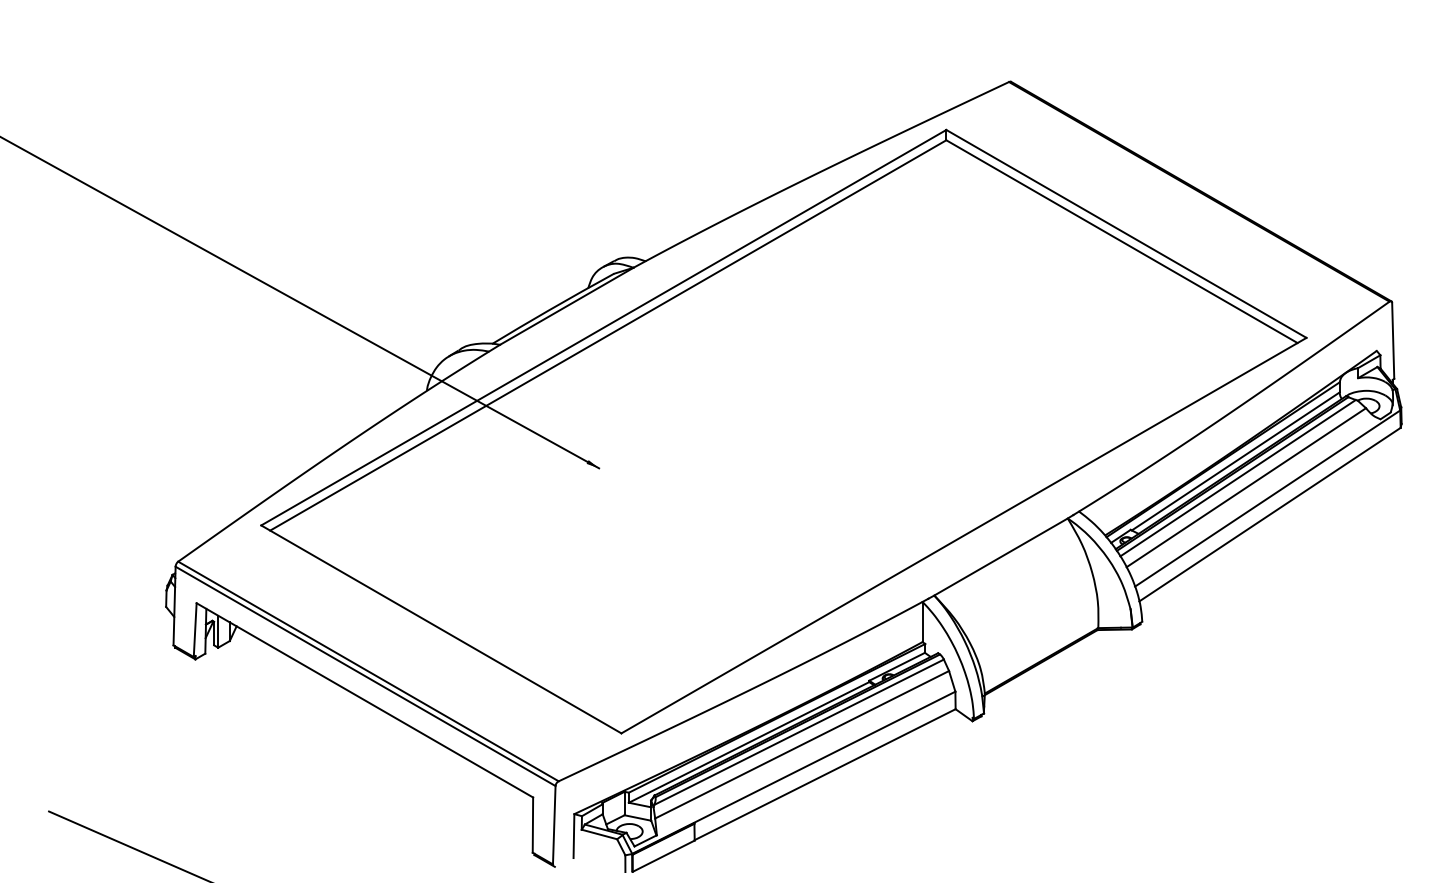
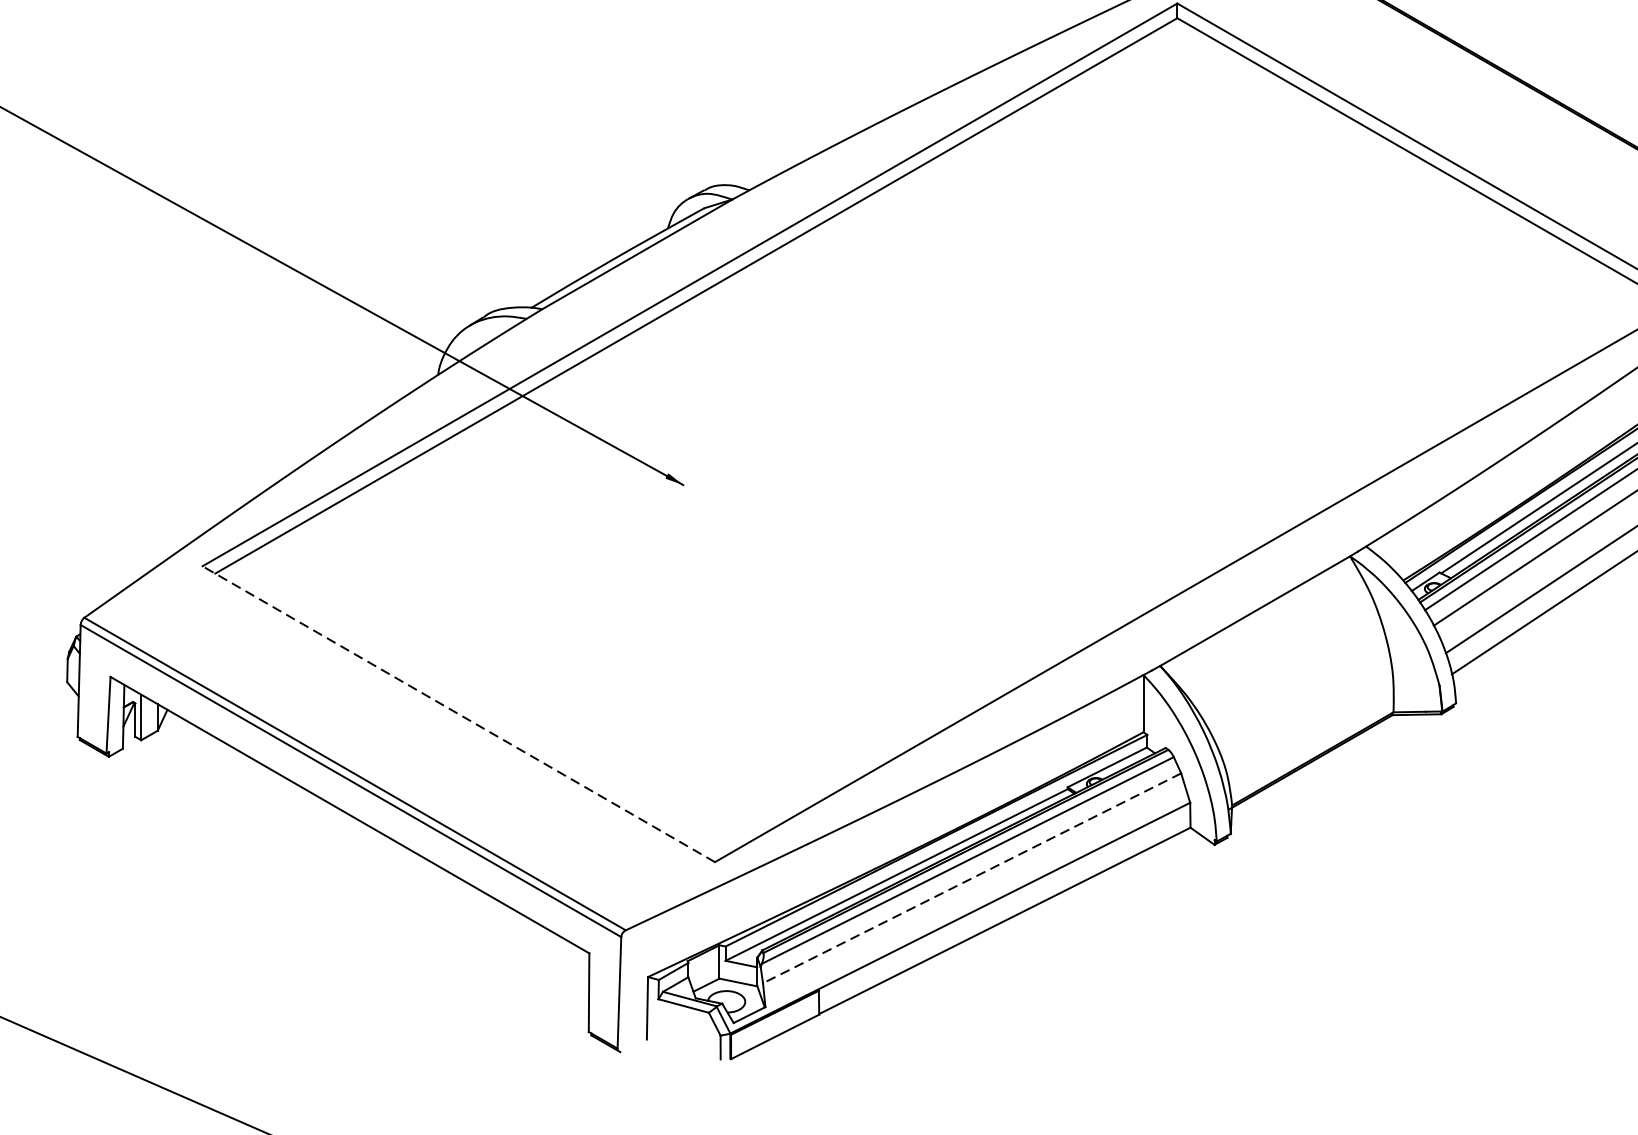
line: (441, 629) -> (458, 714), solid -> dashed
line: (801, 744) -> (971, 877), solid -> dashed

